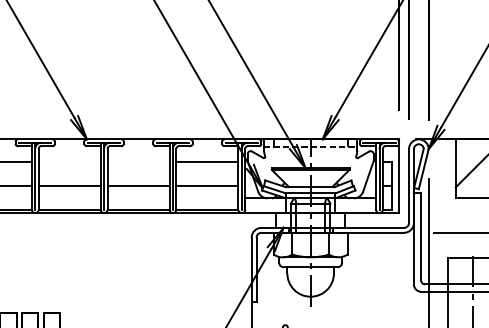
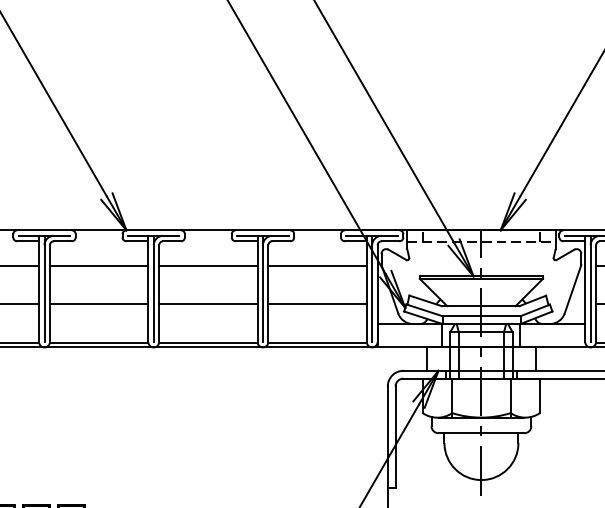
line: (69, 161) -> (98, 265), added
line: (138, 161) -> (208, 265), added

